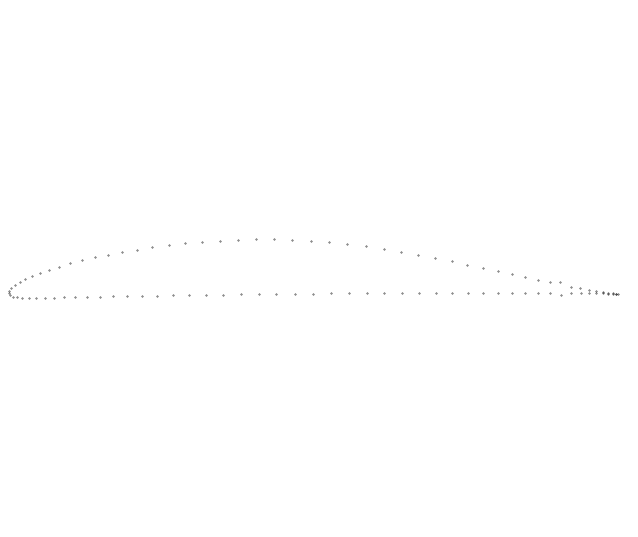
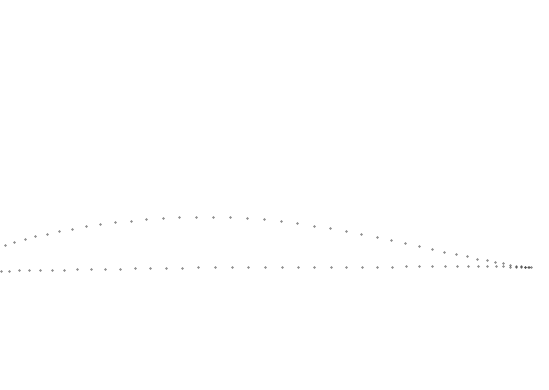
part: (561, 289) -> (478, 263), size x0.62

